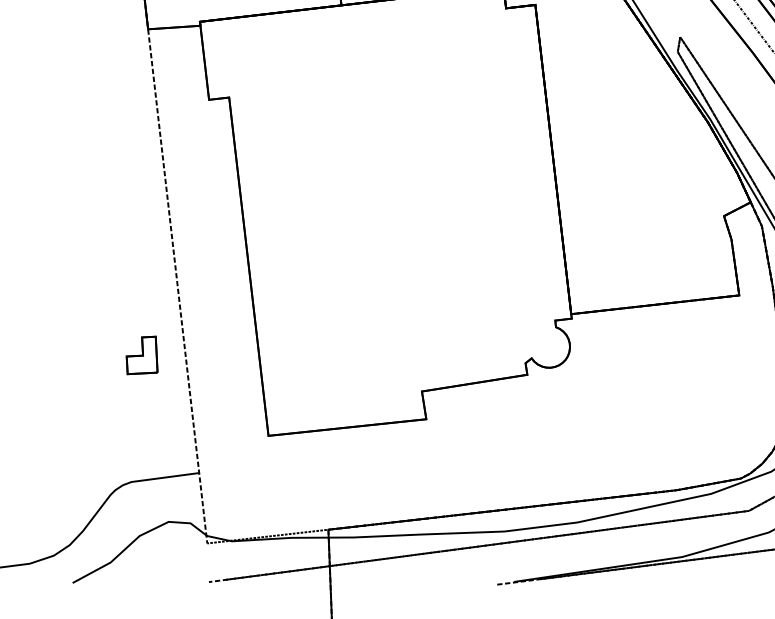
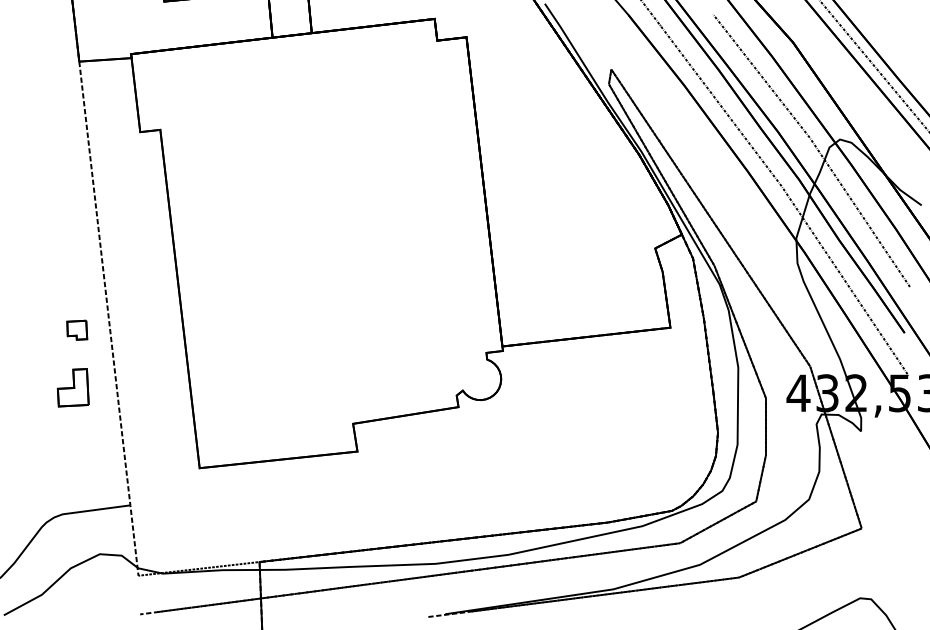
part: (146, 297) -> (77, 329), added

